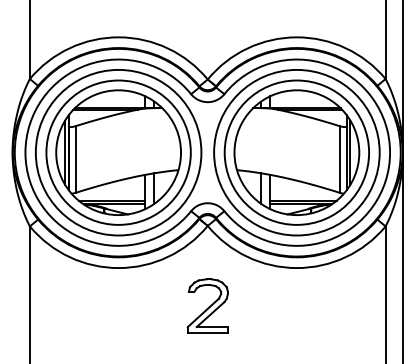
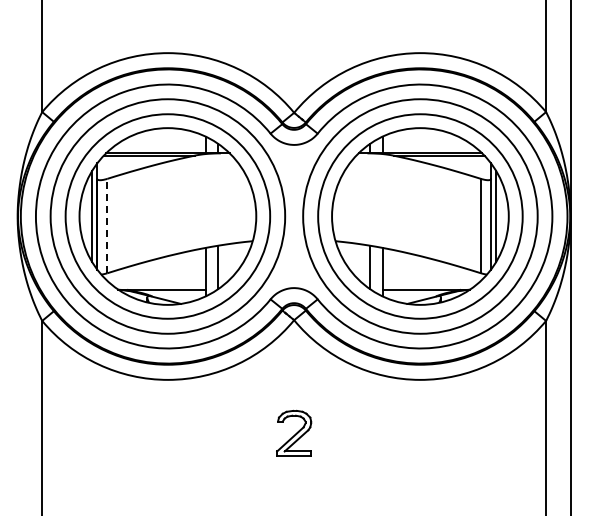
line: (75, 159) -> (107, 225), solid -> dashed
line: (111, 200) -> (158, 284), removed
line: (303, 200) -> (429, 284), removed
part: (207, 305) -> (293, 433), size x0.6

